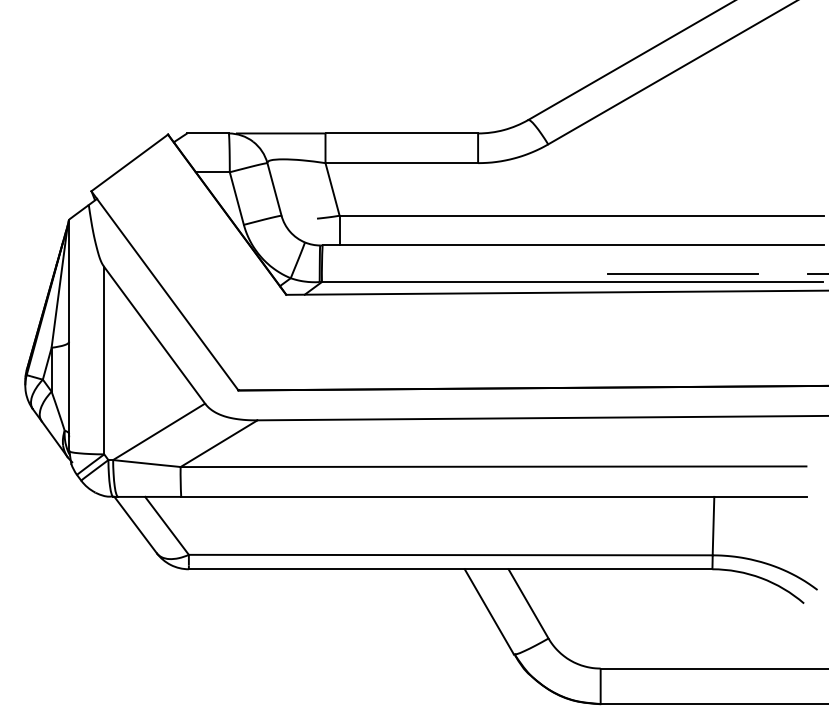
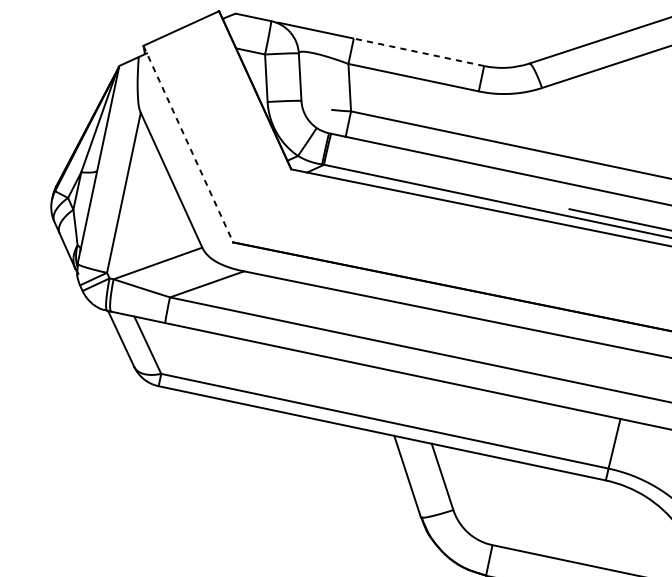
line: (401, 133) -> (418, 52), solid -> dashed
line: (164, 290) -> (188, 143), solid -> dashed

